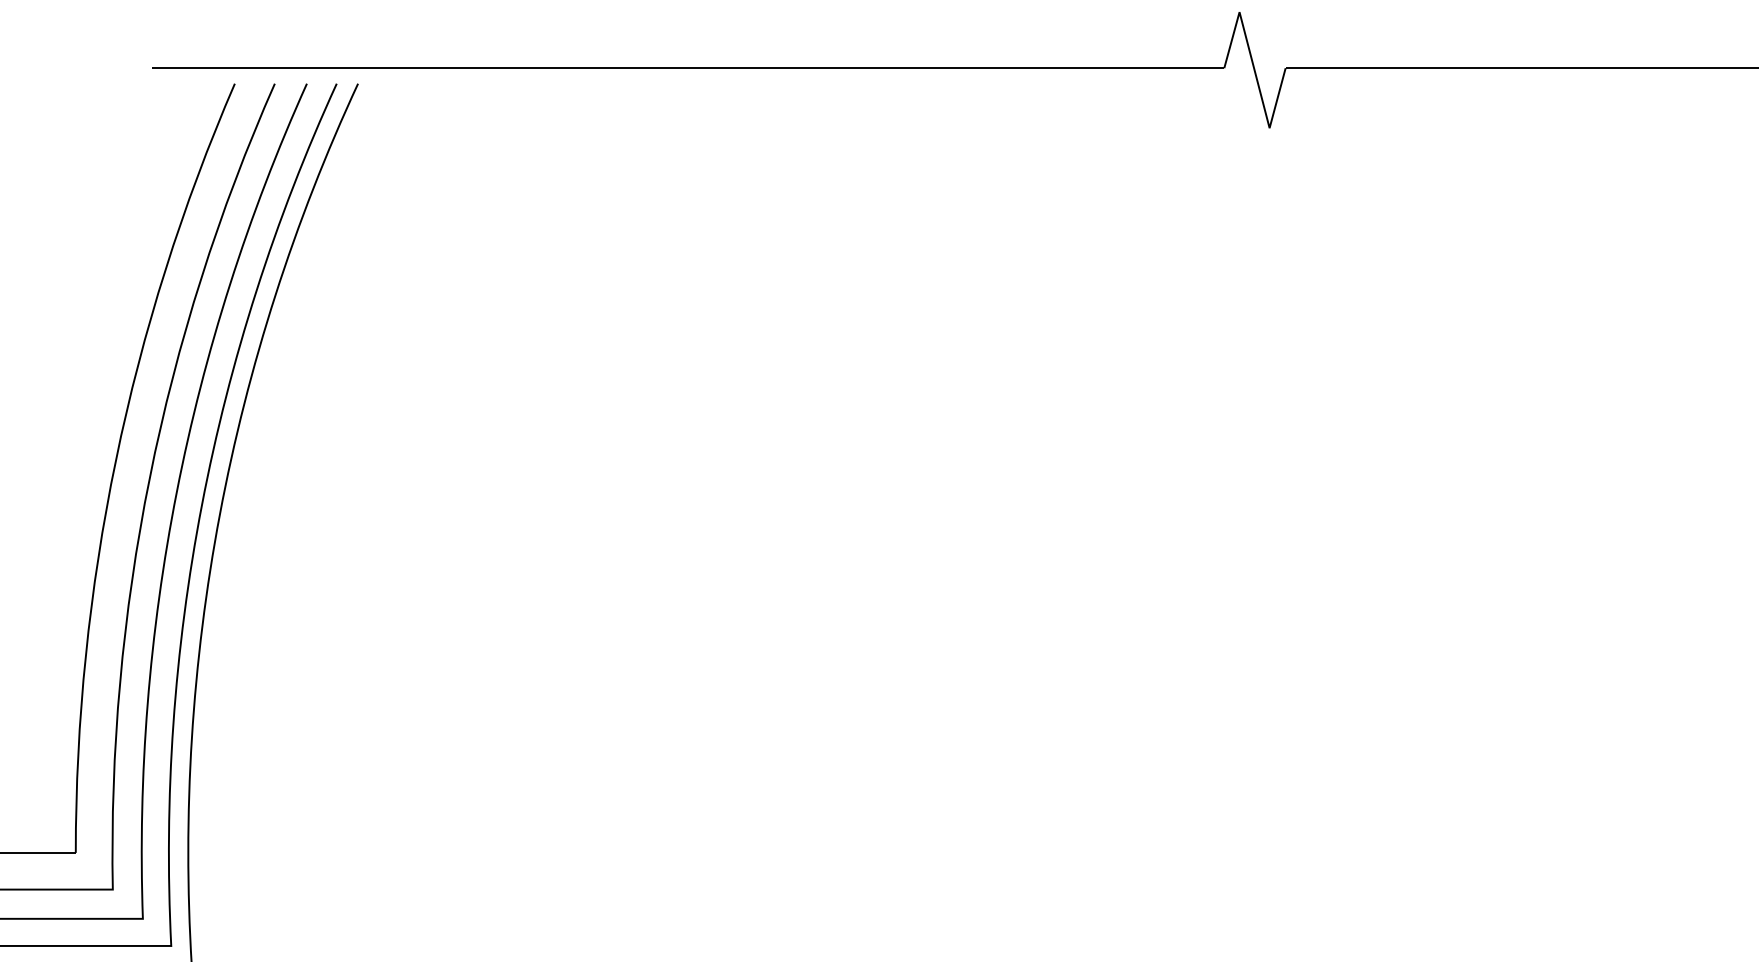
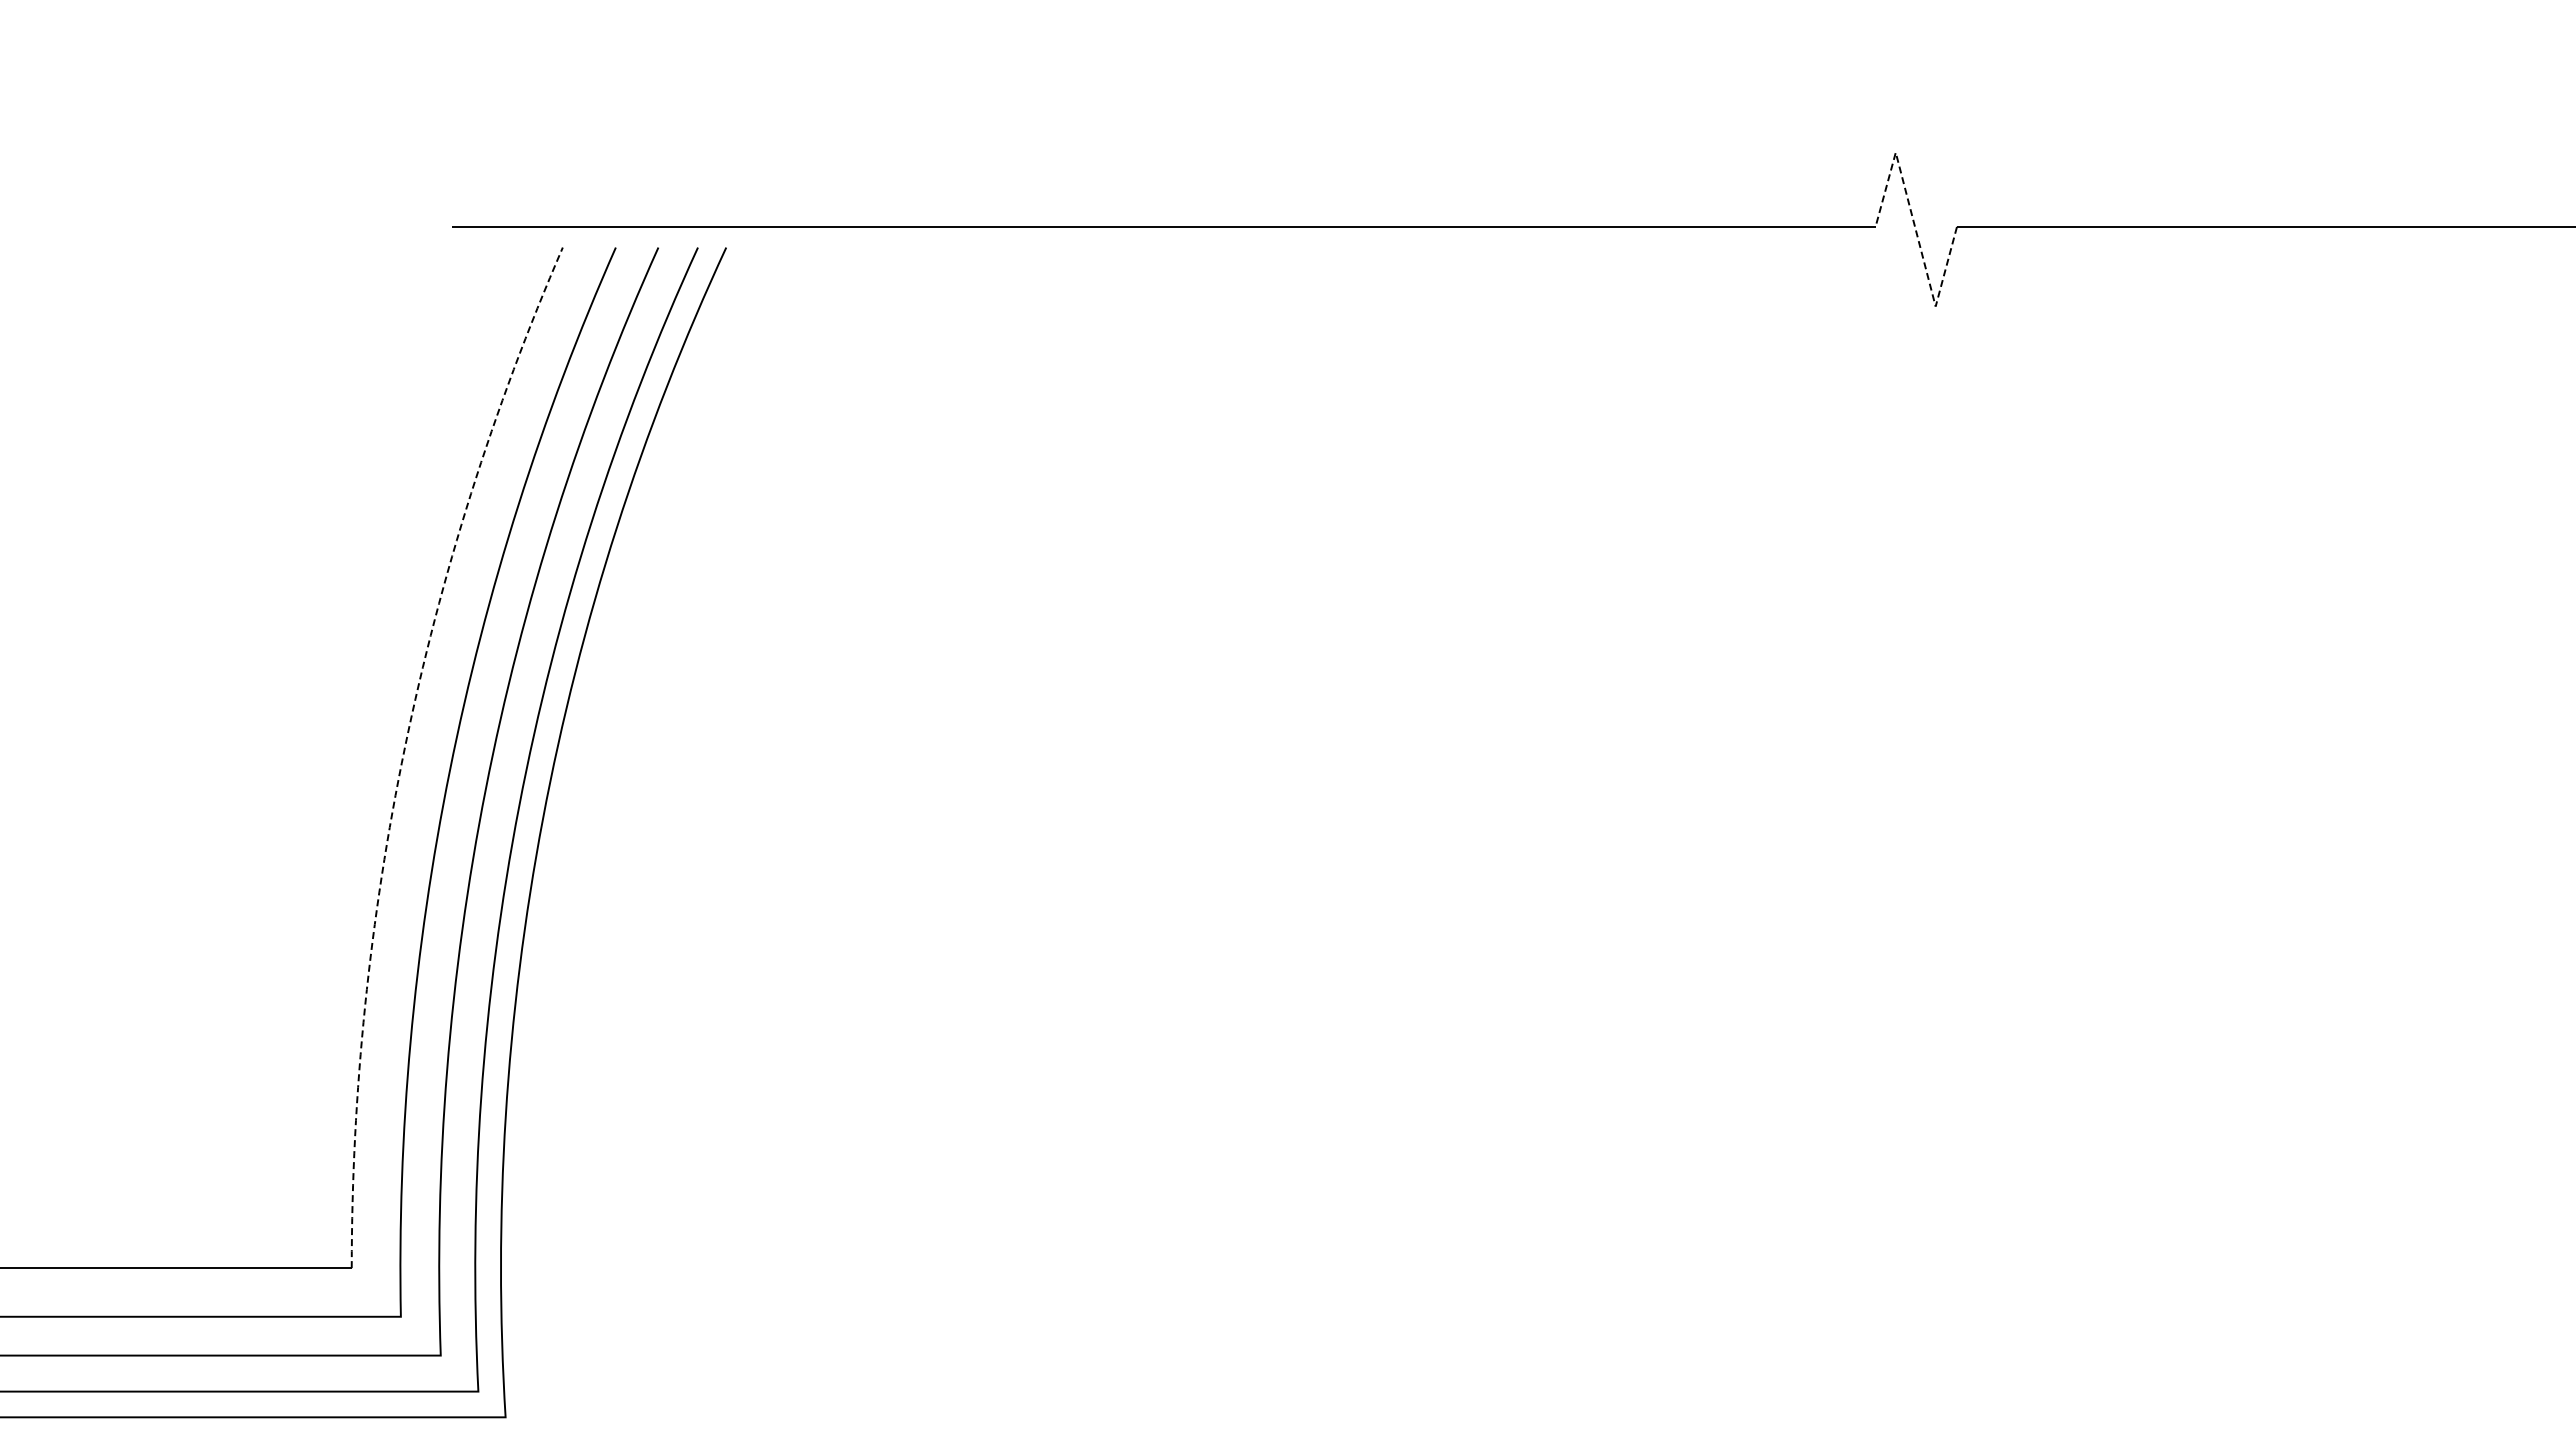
line: (1255, 71) -> (1916, 231), solid -> dashed
line: (116, 460) -> (405, 747), solid -> dashed

